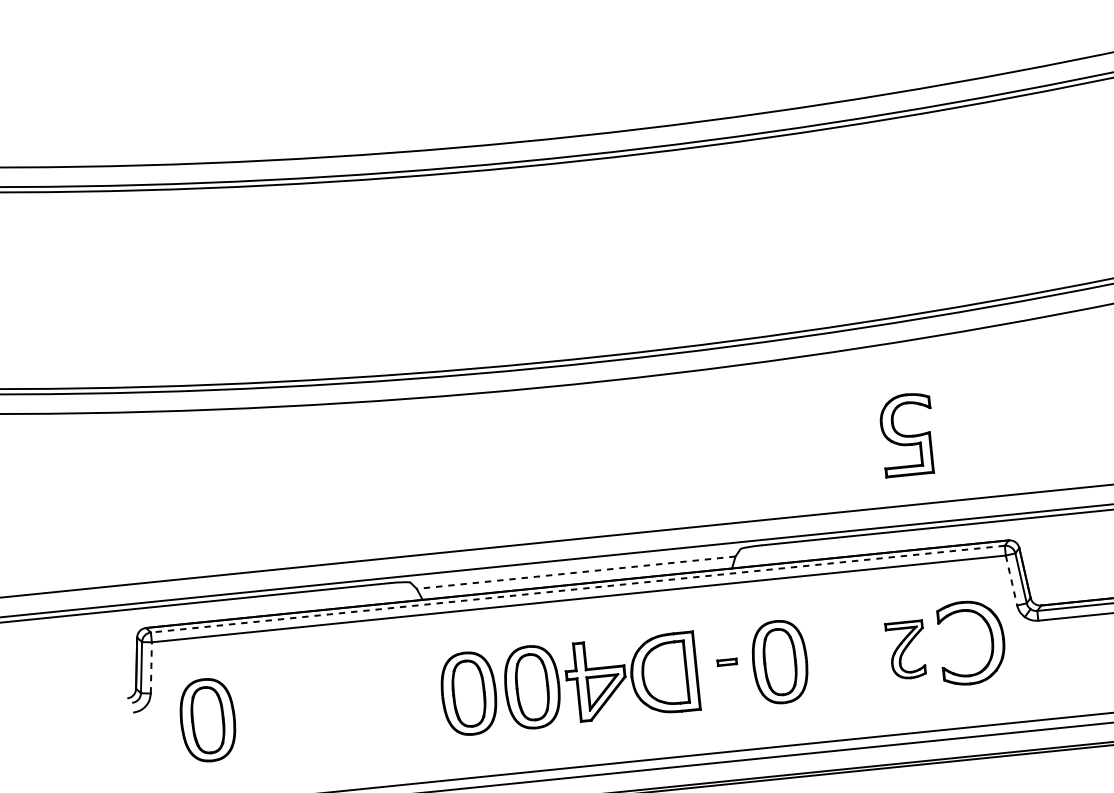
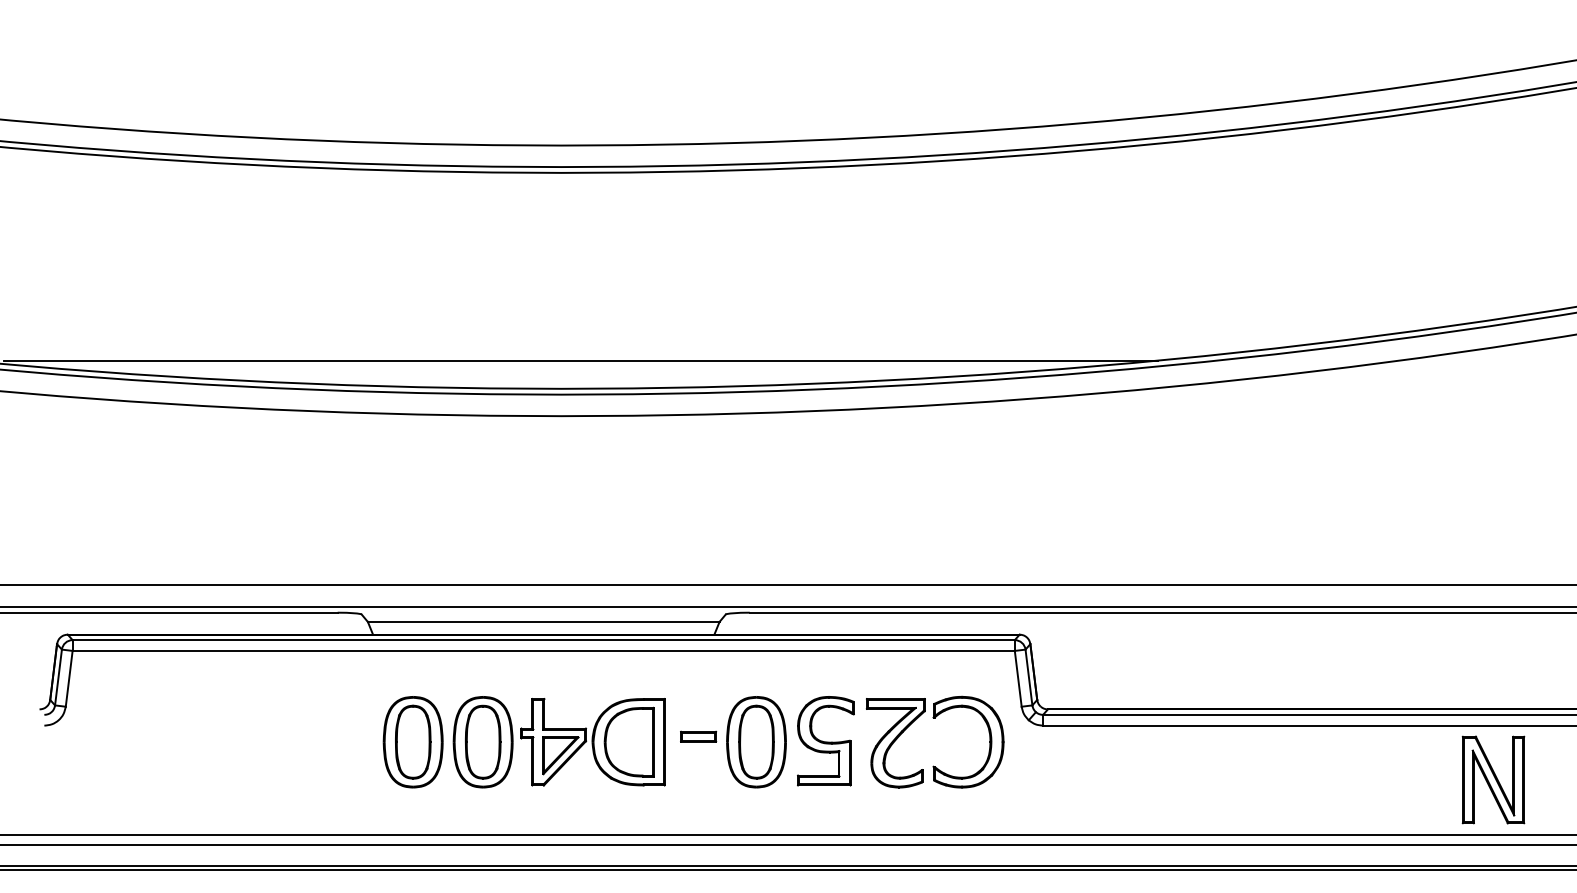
line: (585, 332) -> (580, 360), added
part: (907, 435) -> (825, 741), moved
line: (575, 572) -> (543, 621), dashed -> solid
line: (1011, 581) -> (1018, 679), dashed -> solid
line: (577, 589) -> (543, 640), dashed -> solid
part: (906, 650) -> (895, 743), size x1.43
part: (727, 662) -> (698, 736), size x1.67
line: (151, 667) -> (69, 678), dashed -> solid
part: (207, 720) -> (124, 742), removed

